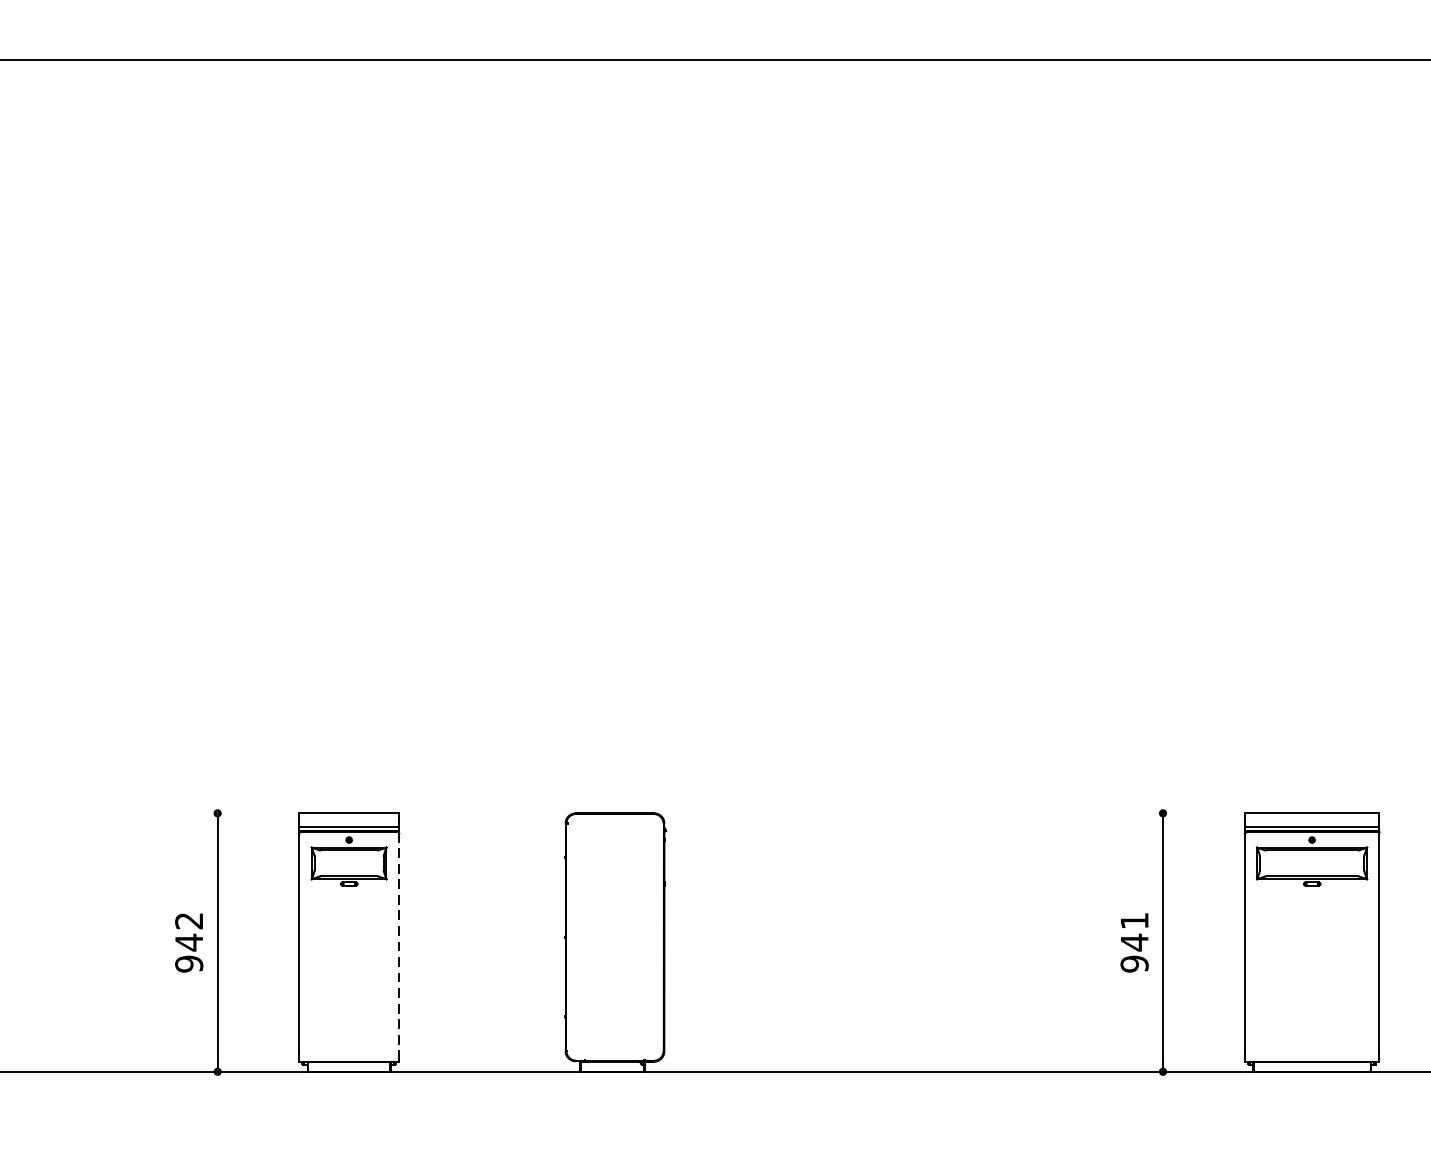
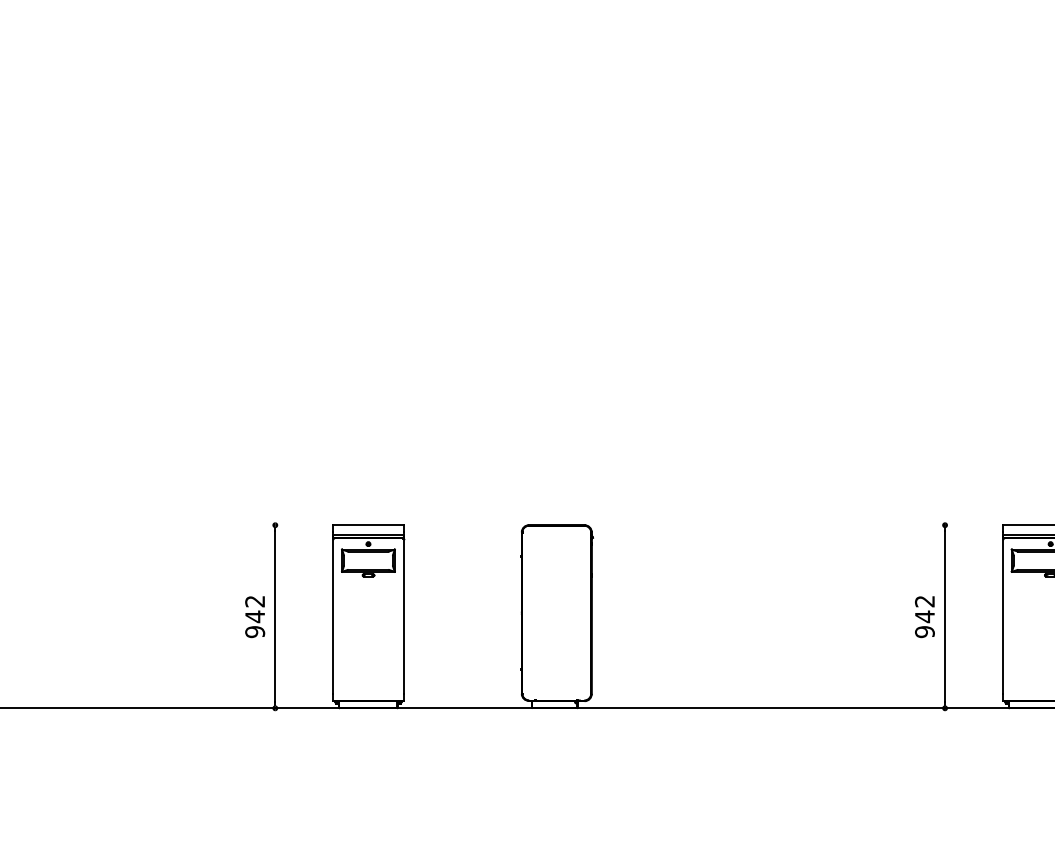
text: (1134, 920) -> (924, 601), 941 -> 942
line: (398, 943) -> (403, 617), dashed -> solid

